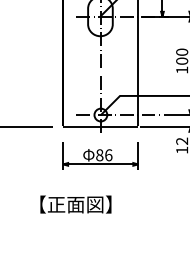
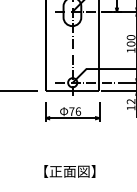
text: (99, 155) -> (71, 111), 86 -> 76
text: (75, 204) -> (69, 171), moved

